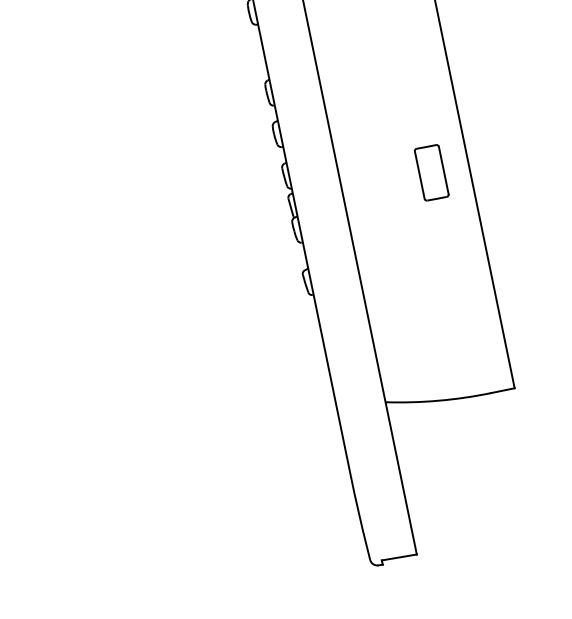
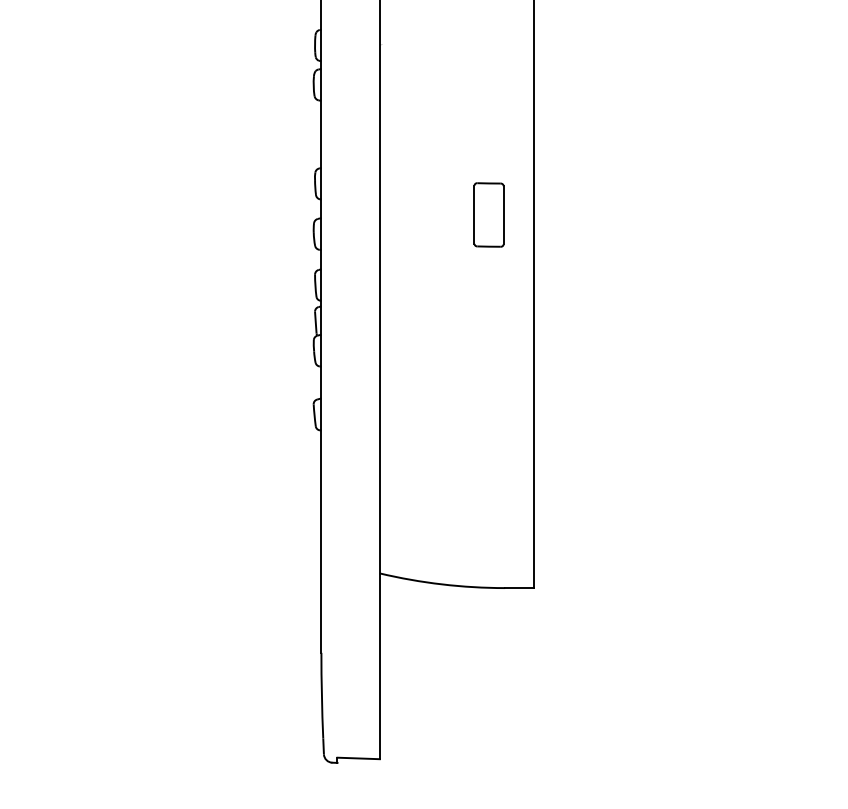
part: (431, 172) -> (488, 214), moved

